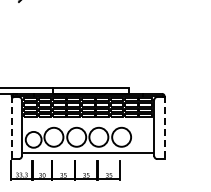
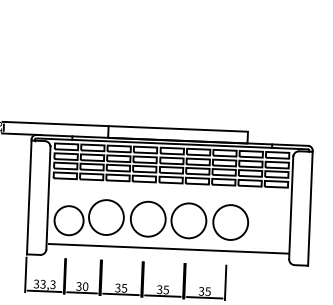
line: (11, 128) -> (29, 198), dashed -> solid
line: (164, 128) -> (310, 209), dashed -> solid

